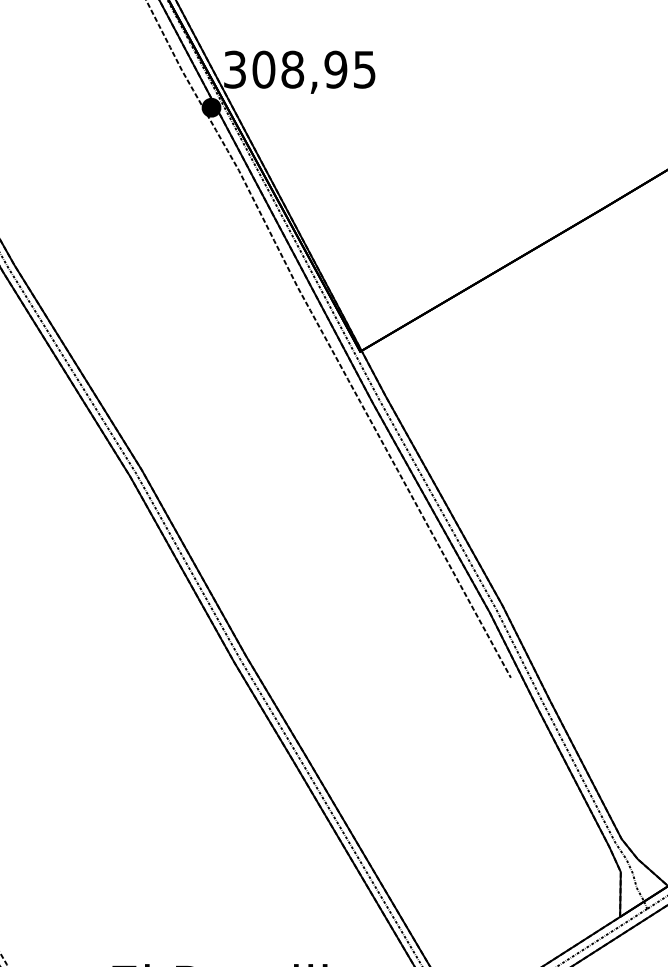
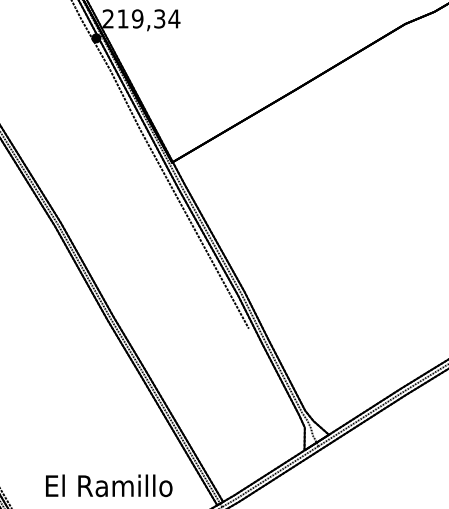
text: (300, 68) -> (141, 18), 308,95 -> 219,34

